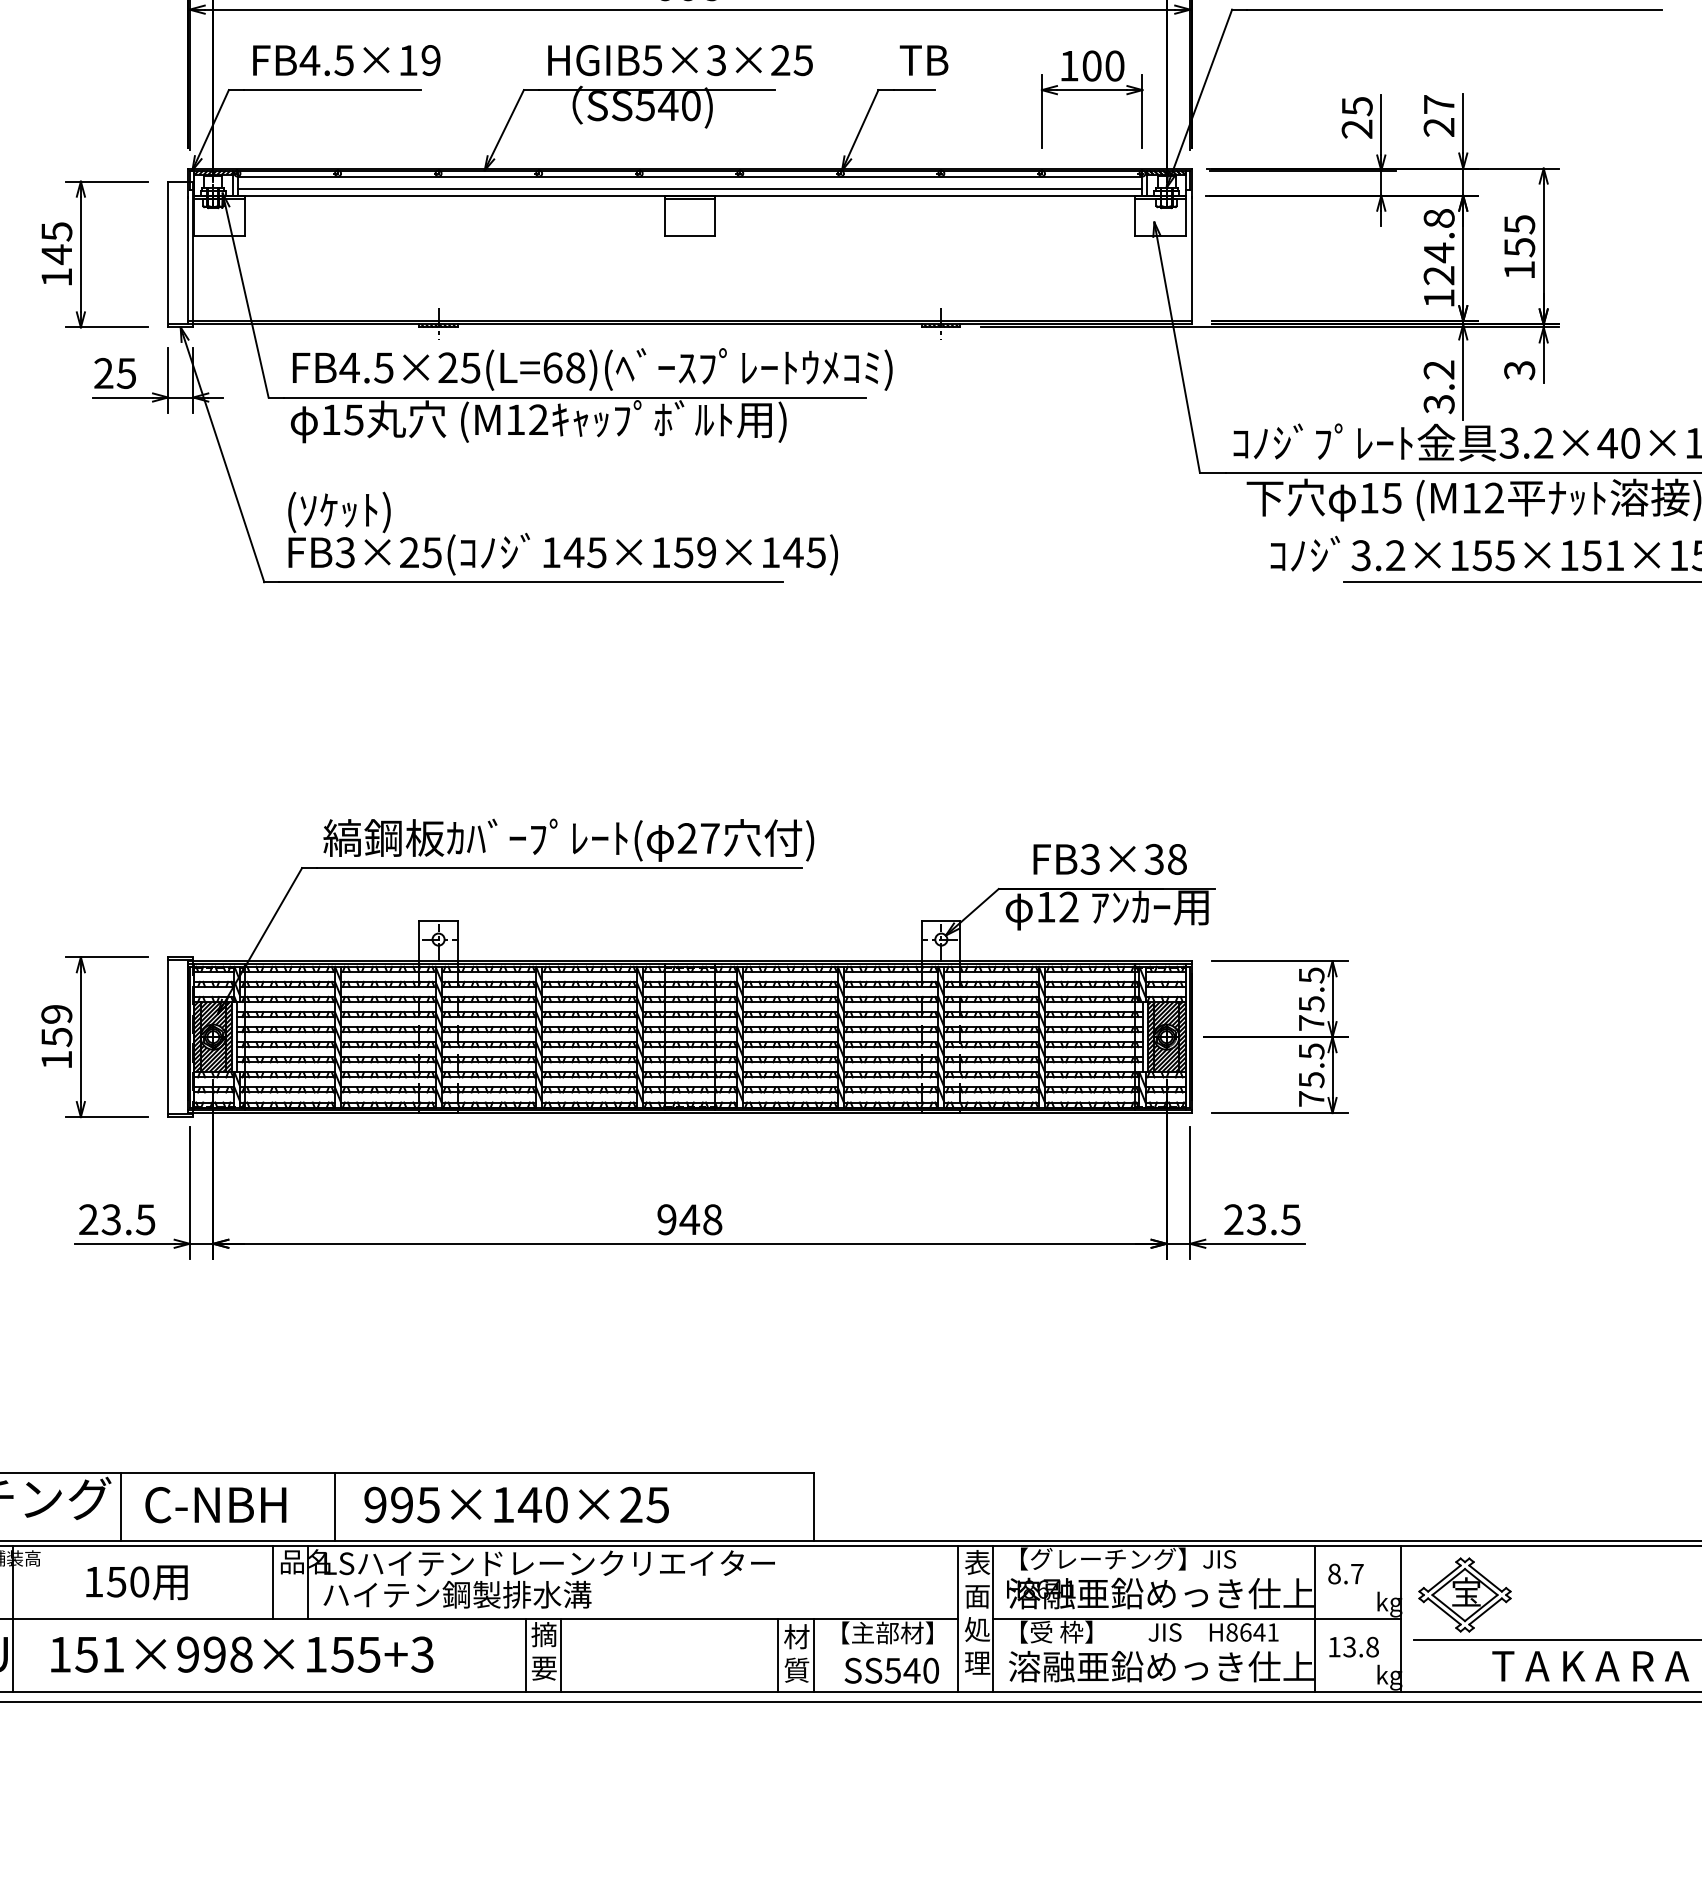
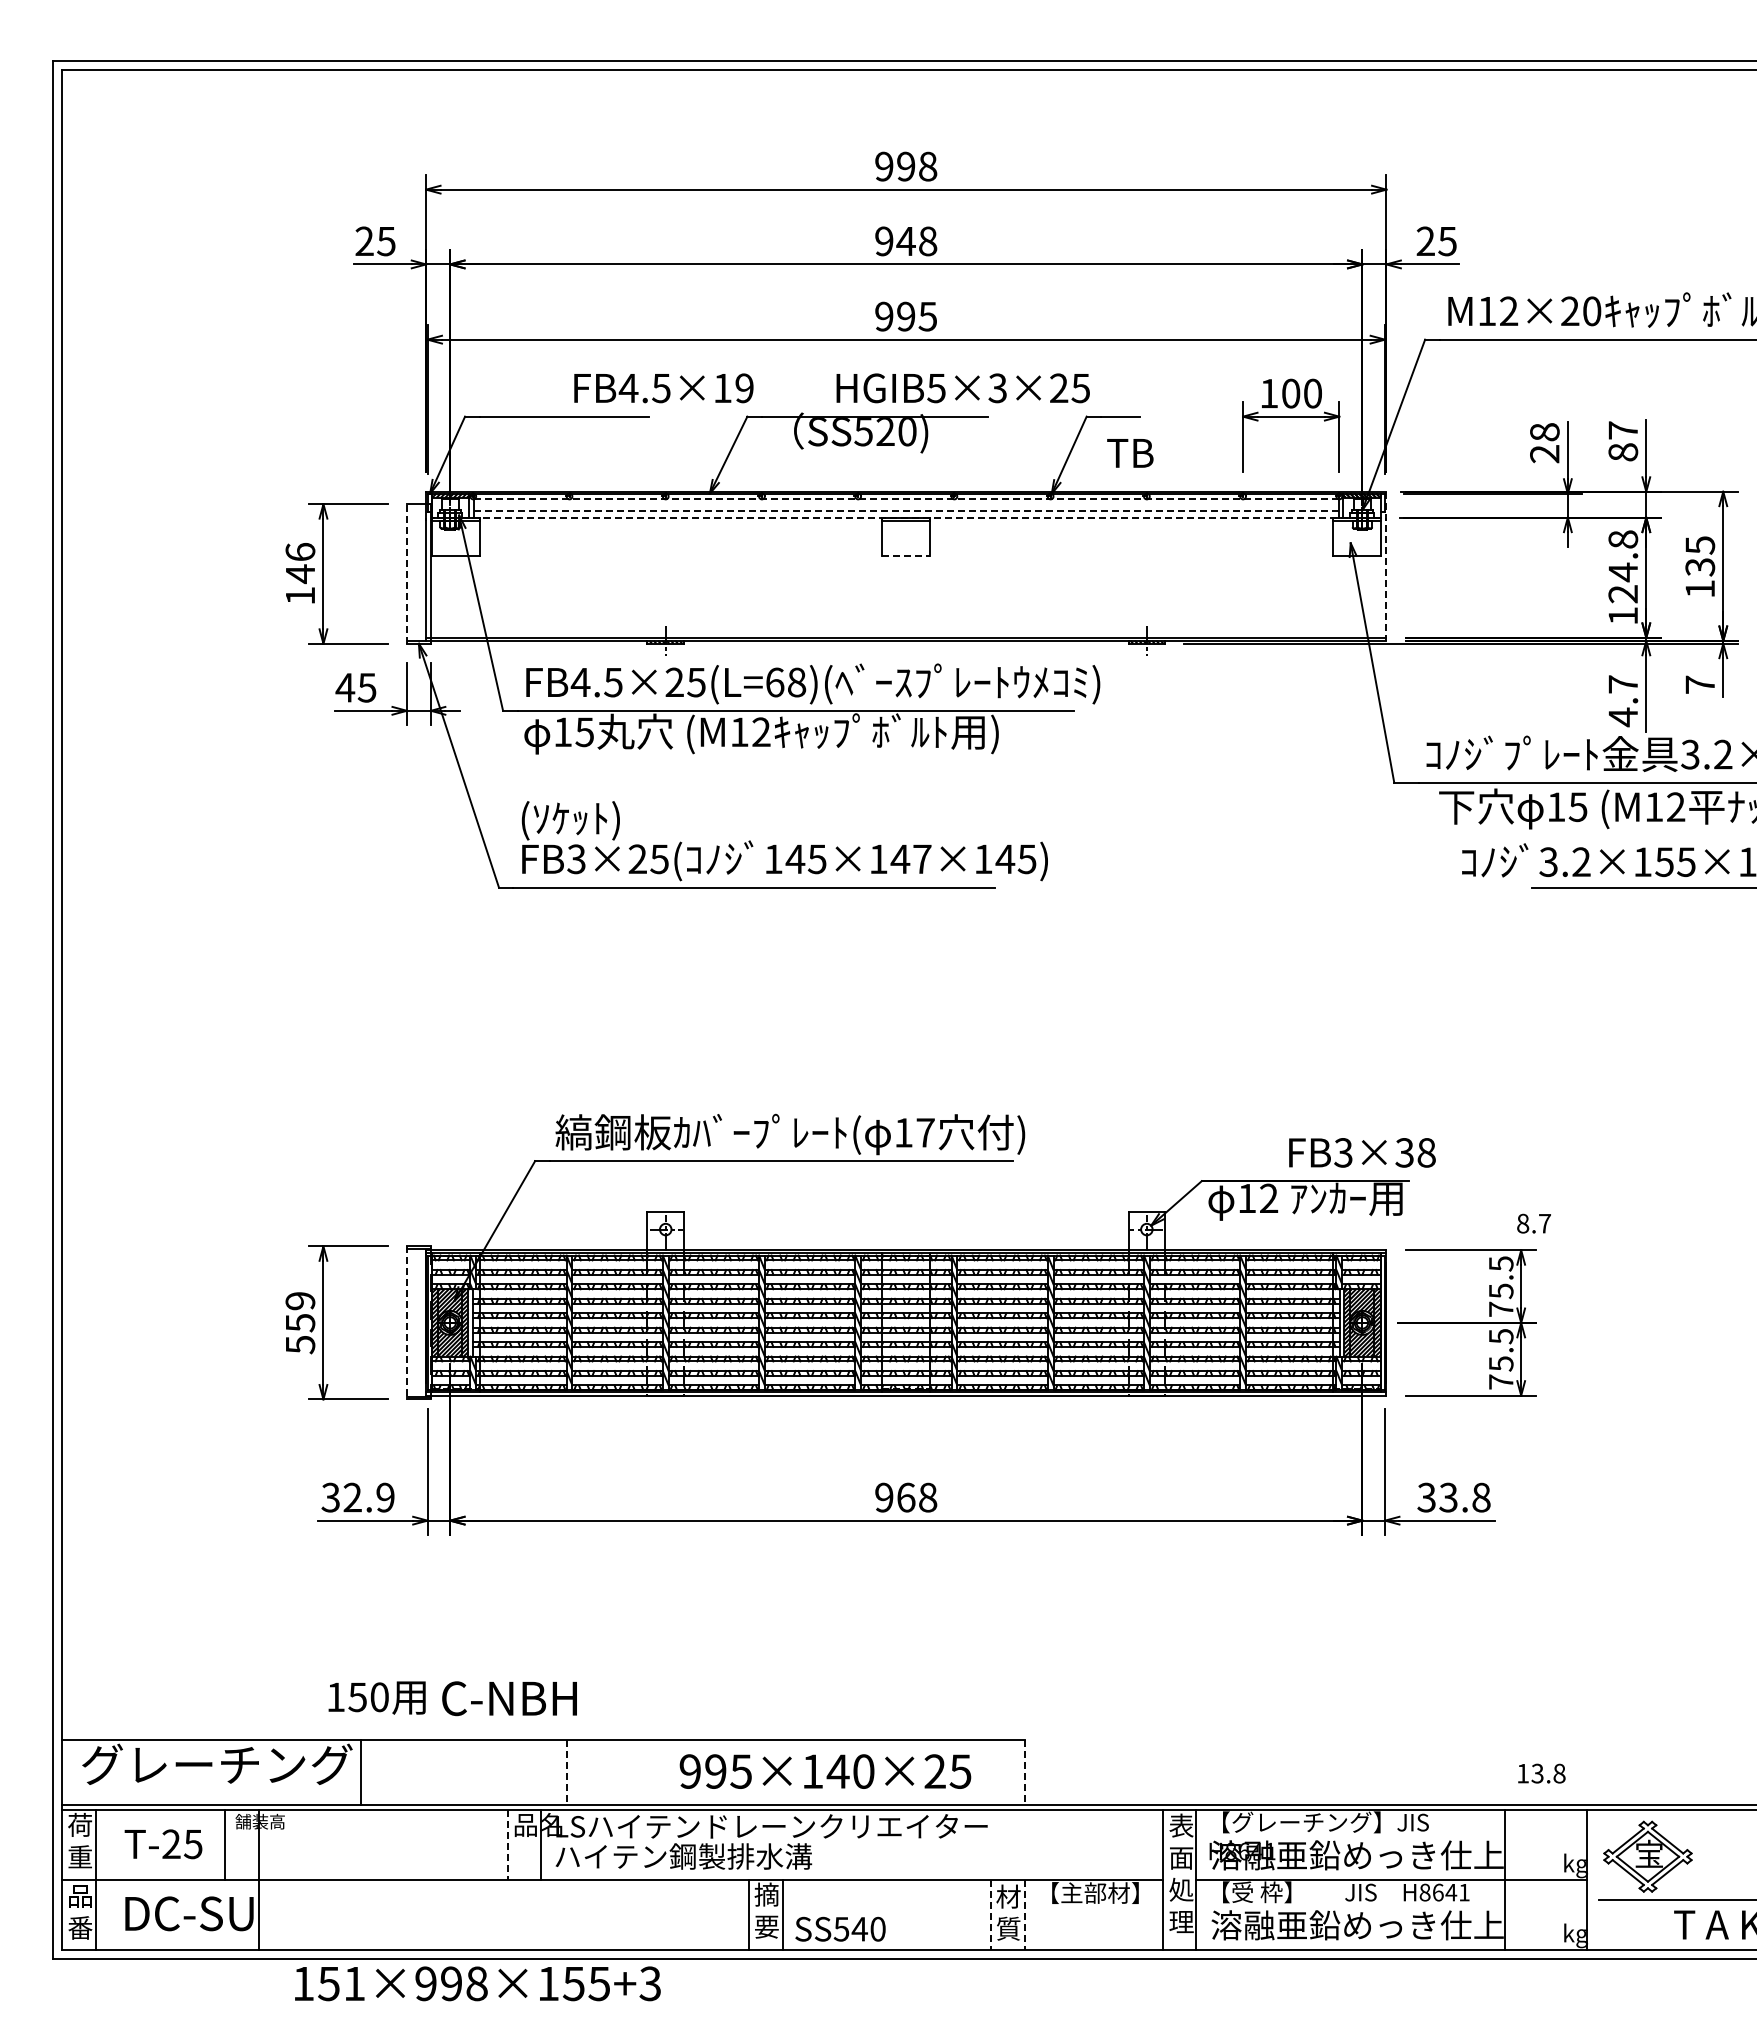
text: (346, 60) -> (663, 388), moved
text: (679, 60) -> (962, 388), moved
text: (924, 60) -> (1130, 453), moved
text: (668, 105) -> (885, 431), SS540) -> SS520)
text: (1356, 106) -> (1544, 432), 25 -> 28
text: (1439, 127) -> (1623, 452), 27 -> 87
line: (690, 176) -> (906, 499), solid -> dashed
line: (690, 188) -> (906, 510), solid -> dashed
line: (689, 195) -> (905, 517), solid -> dashed
text: (56, 232) -> (300, 552), 145 -> 146
line: (690, 236) -> (906, 556), solid -> dashed
line: (1191, 246) -> (1386, 566), solid -> dashed
text: (1518, 247) -> (1699, 567), 155 -> 135
line: (167, 254) -> (406, 573), solid -> dashed
text: (1519, 370) -> (1700, 684), 3 -> 7
text: (103, 373) -> (345, 687), 25 -> 45
text: (1439, 387) -> (1623, 701), 3.2 -> 4.7
text: (694, 552) -> (910, 859), 145×159×145) -> 145×147×145)
text: (687, 838) -> (903, 1132), 27 -> 17
text: (1110, 859) -> (1362, 1152), moved
line: (167, 1037) -> (406, 1323), solid -> dashed
text: (56, 1060) -> (300, 1345), 159 -> 559
text: (116, 1219) -> (357, 1497), 23.5 -> 32.9
text: (689, 1219) -> (905, 1497), 948 -> 968
text: (1261, 1219) -> (1453, 1497), 23.5 -> 33.8
text: (215, 1504) -> (509, 1698), moved
text: (516, 1504) -> (825, 1771), moved
line: (334, 1506) -> (566, 1772), solid -> dashed
line: (813, 1506) -> (1024, 1772), solid -> dashed
text: (1345, 1573) -> (1533, 1223), moved
text: (136, 1582) -> (376, 1697), moved
line: (273, 1582) -> (507, 1844), solid -> dashed
text: (1353, 1646) -> (1541, 1773), moved
text: (241, 1654) -> (477, 1983), moved
line: (777, 1655) -> (990, 1914), solid -> dashed
line: (813, 1655) -> (1024, 1914), solid -> dashed
text: (891, 1669) -> (840, 1928), moved

